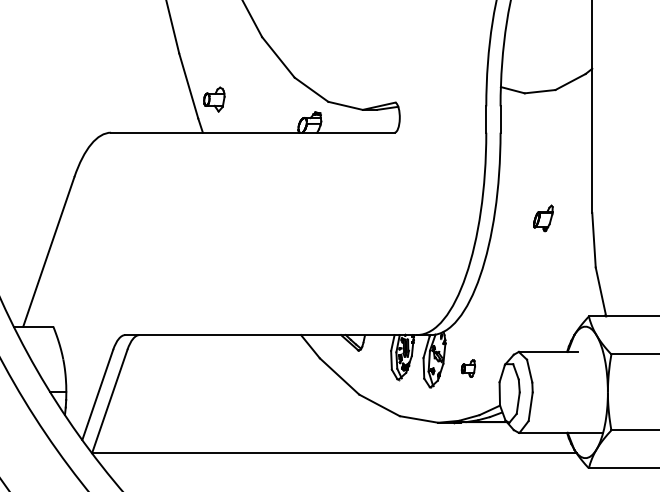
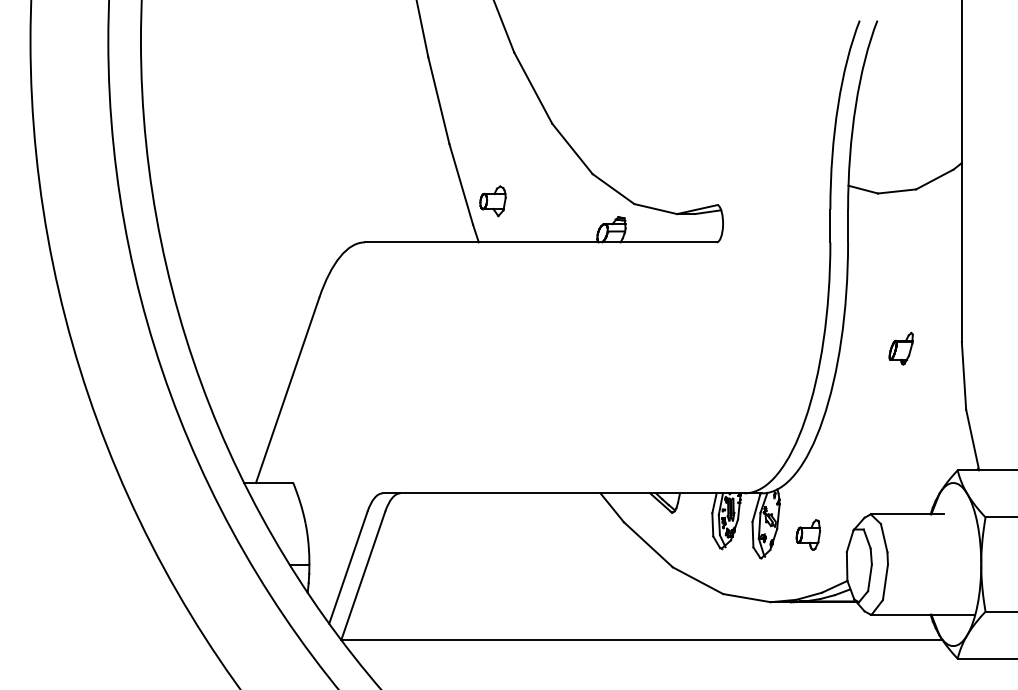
part: (467, 368) -> (807, 534), size x1.43

